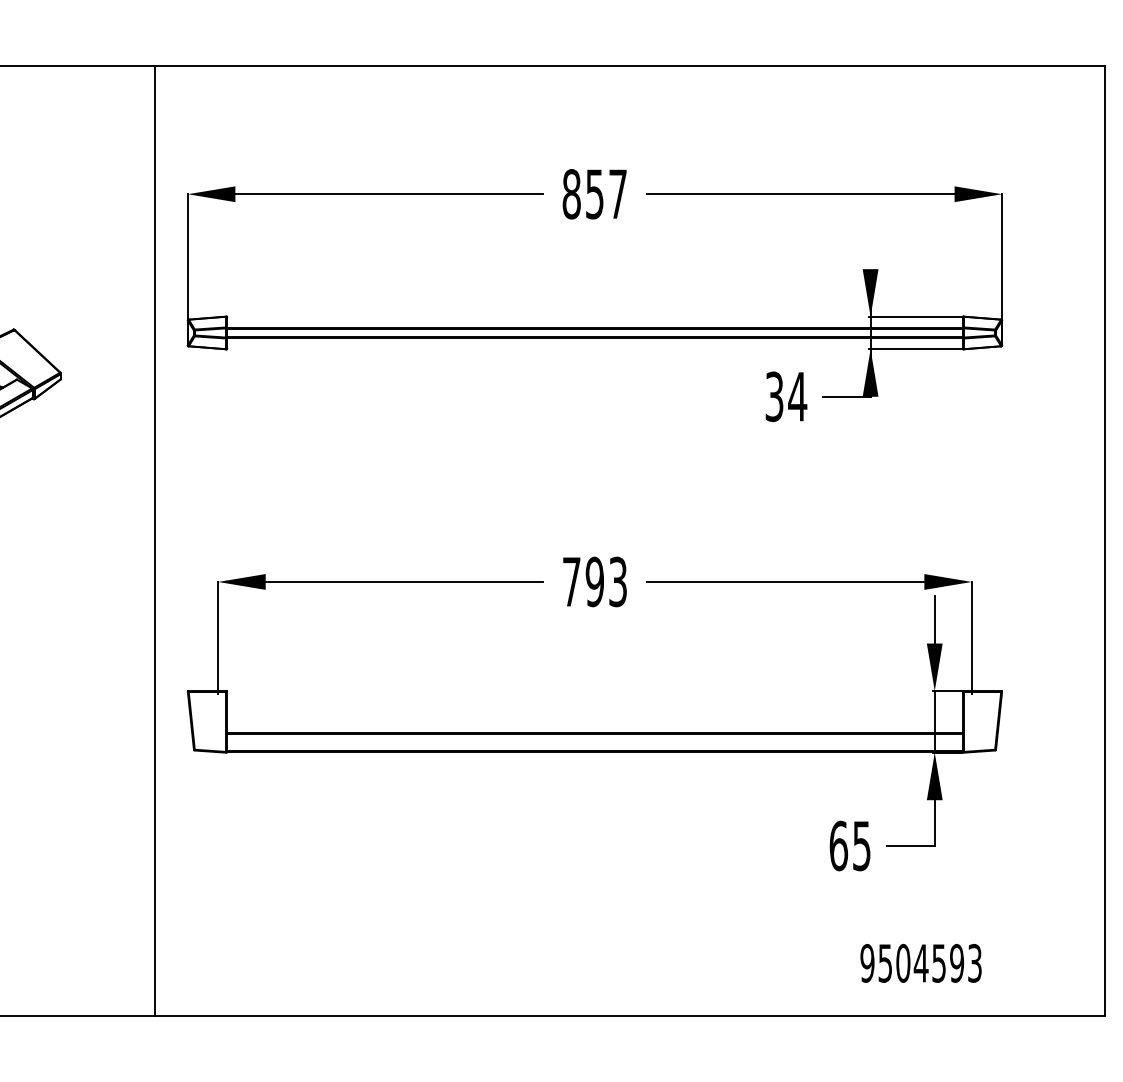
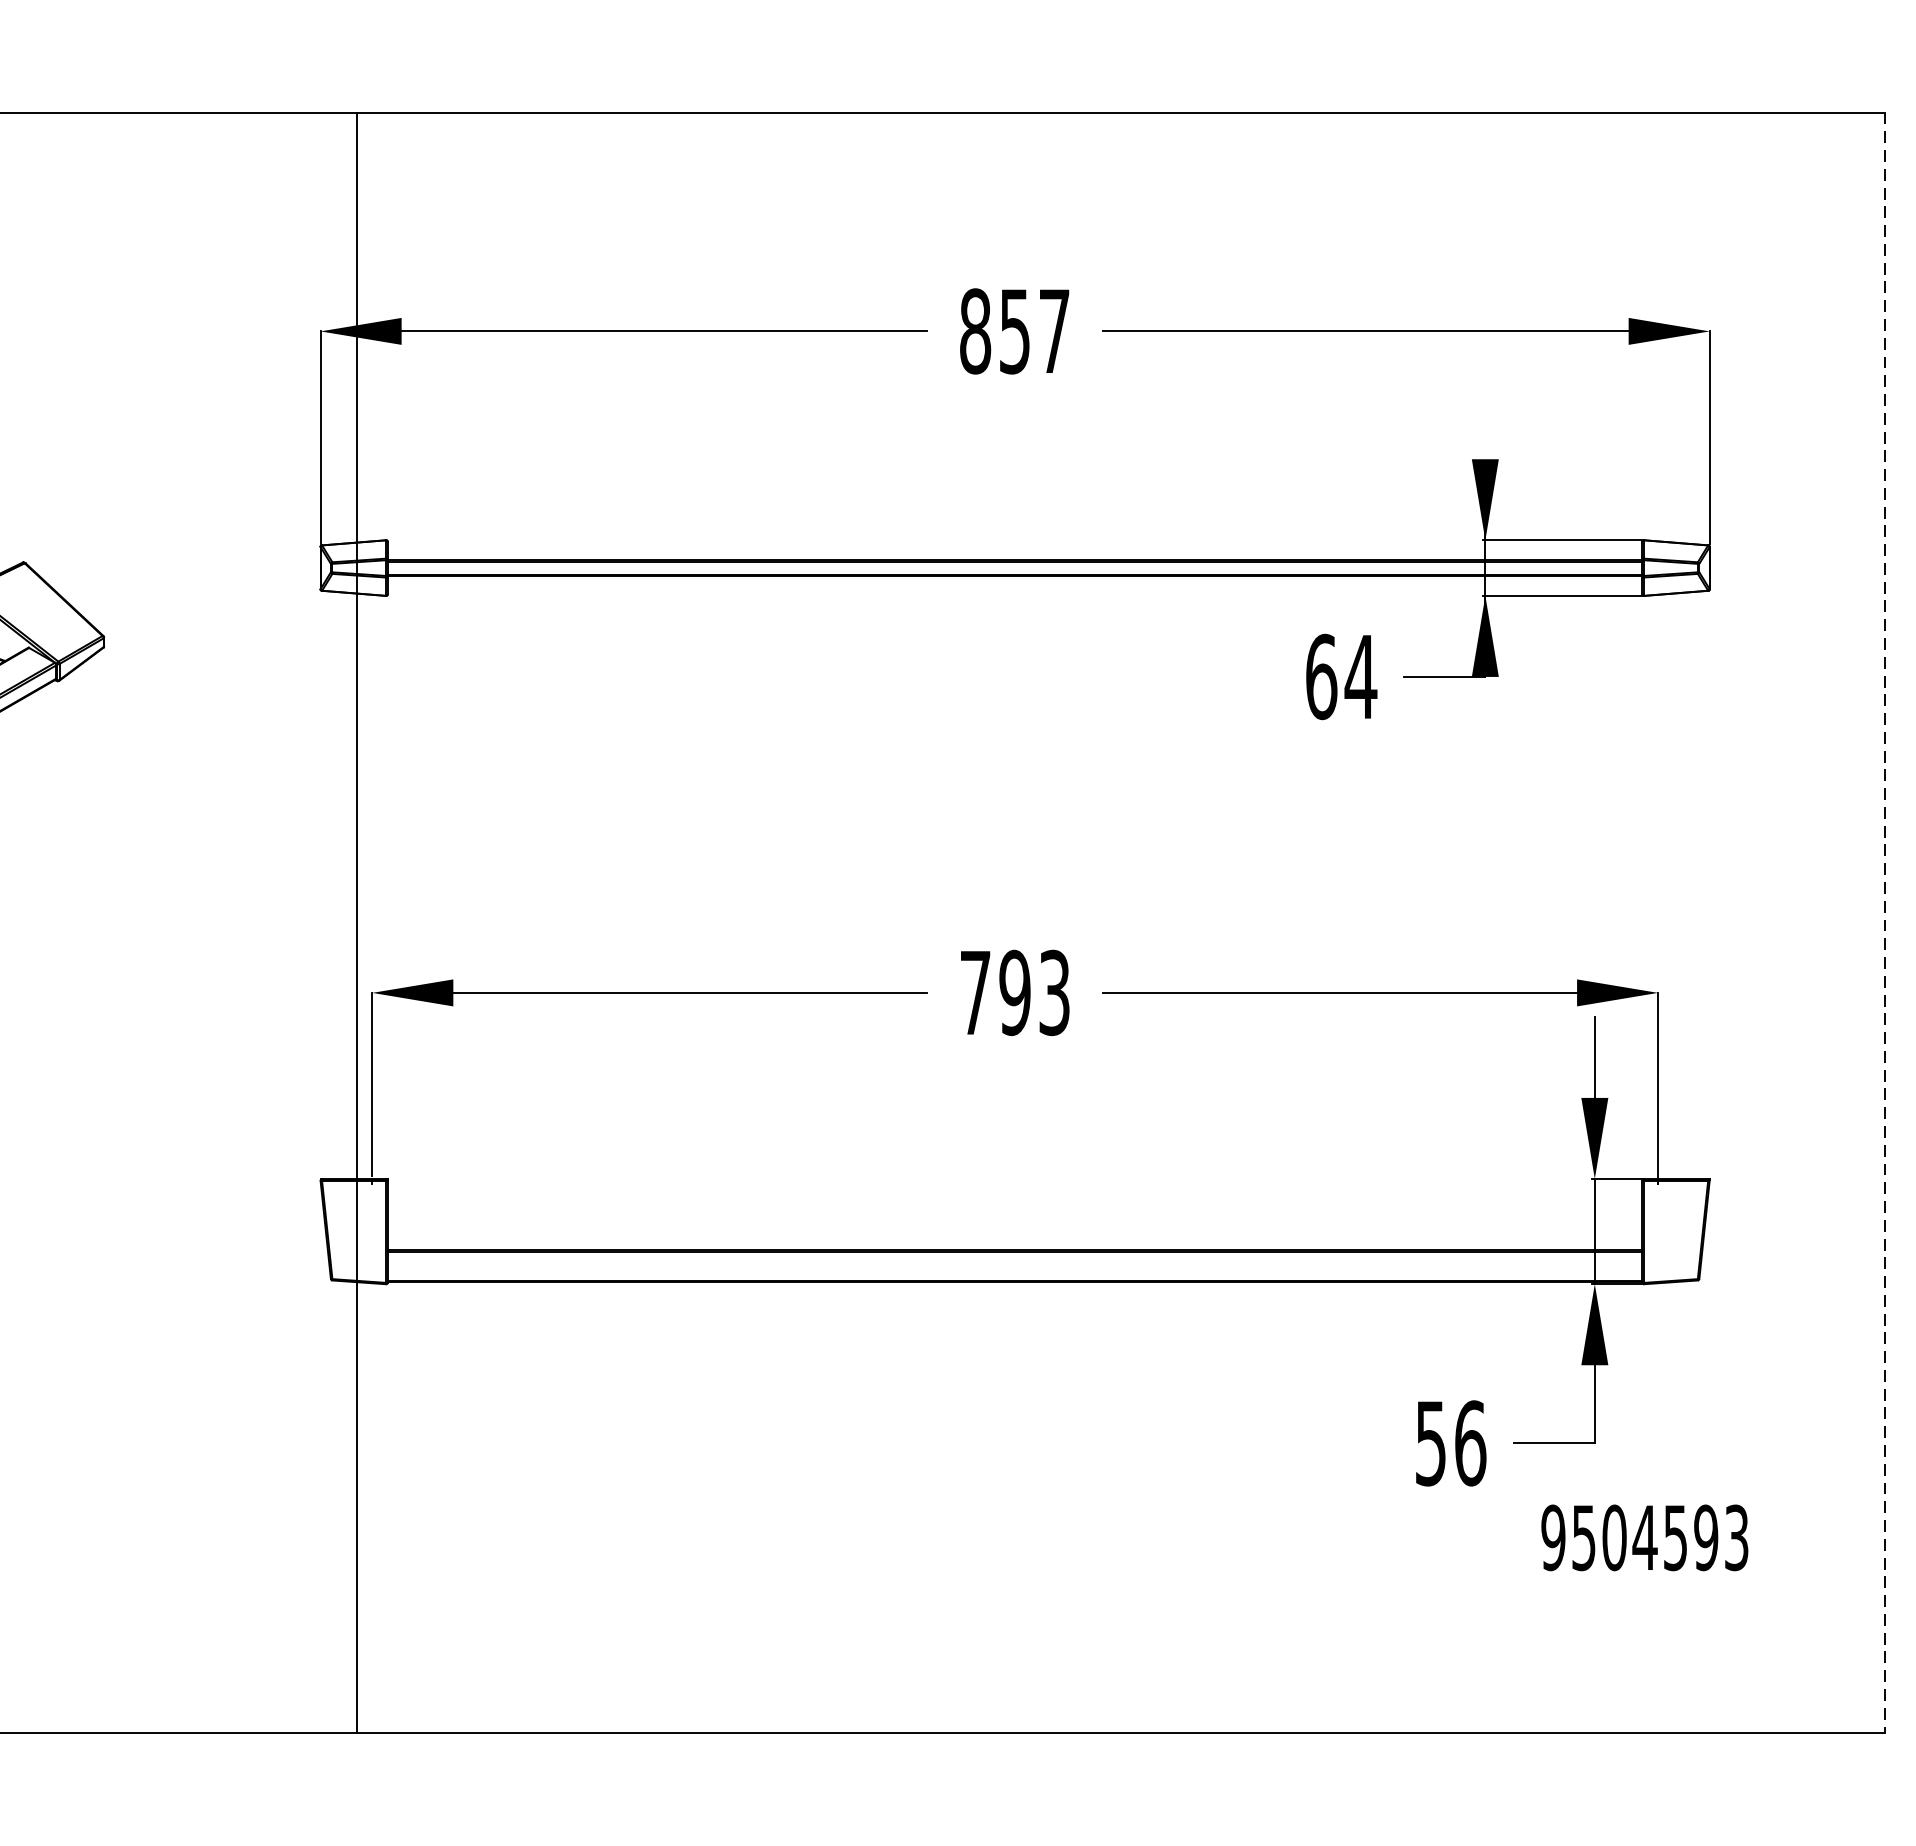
text: (774, 396) -> (1321, 676), 34 -> 64
line: (155, 540) -> (357, 922), moved
line: (1105, 541) -> (1886, 923), solid -> dashed
text: (850, 845) -> (1451, 1442), 65 -> 56
text: (920, 963) -> (1643, 1538), moved

